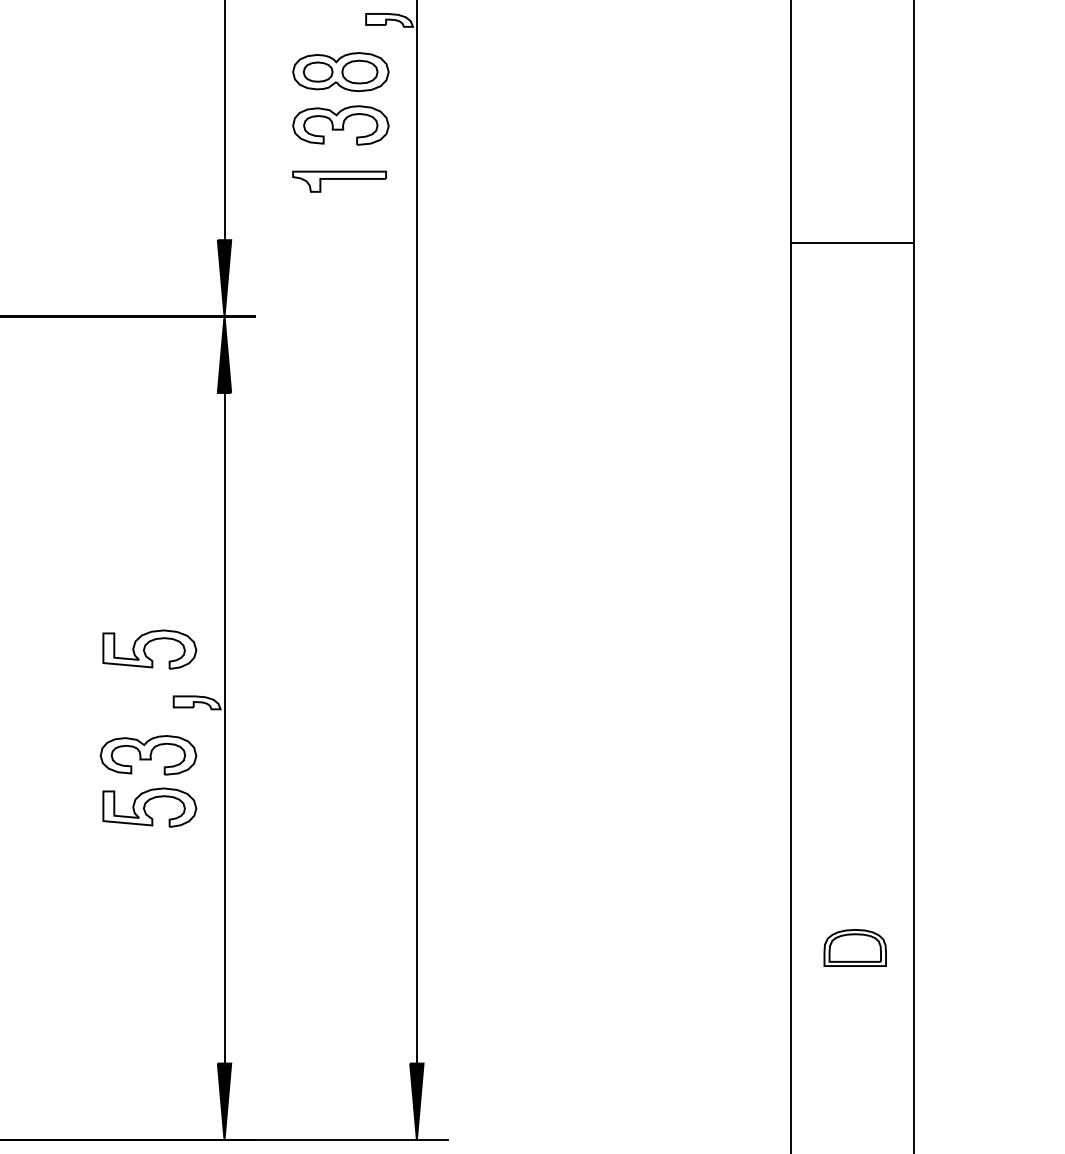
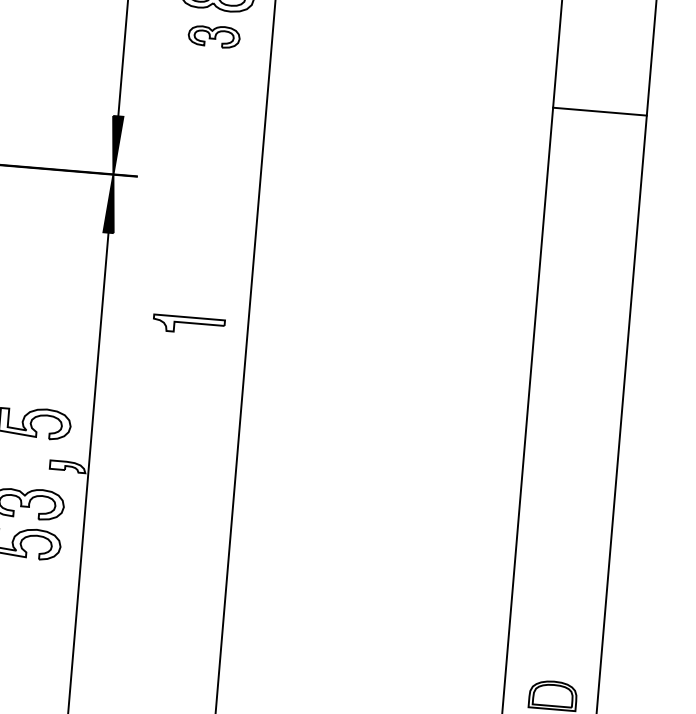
part: (340, 125) -> (213, 36), size x0.7
part: (339, 181) -> (188, 324), moved
line: (851, 243) -> (599, 111), moved

